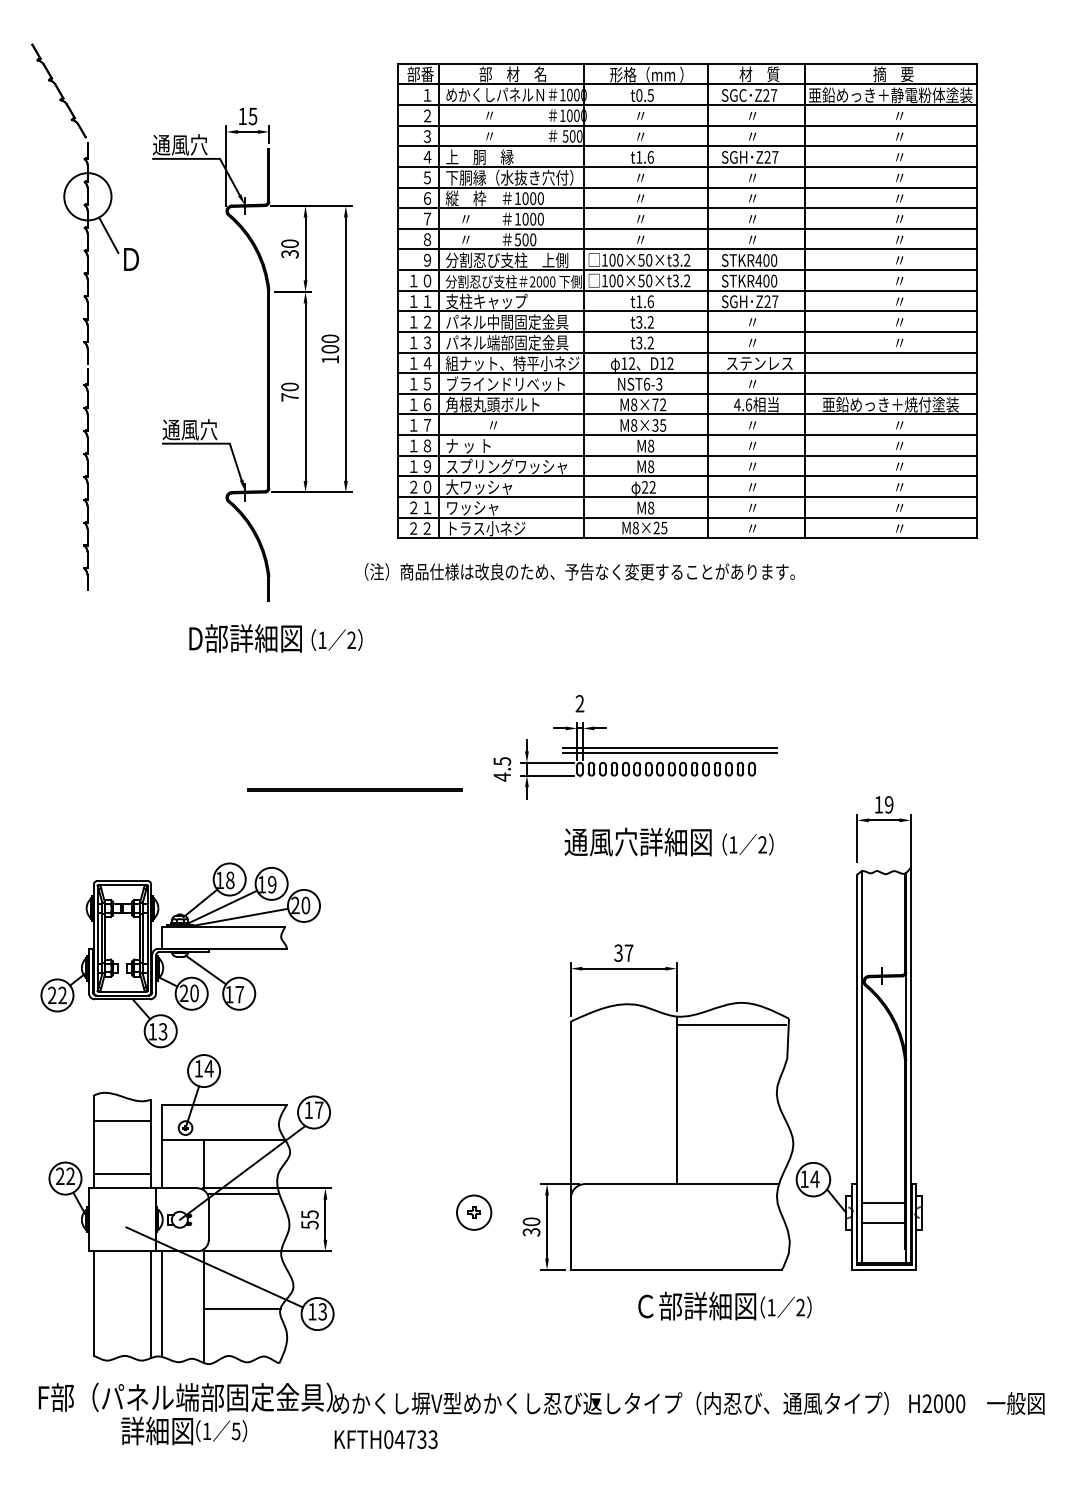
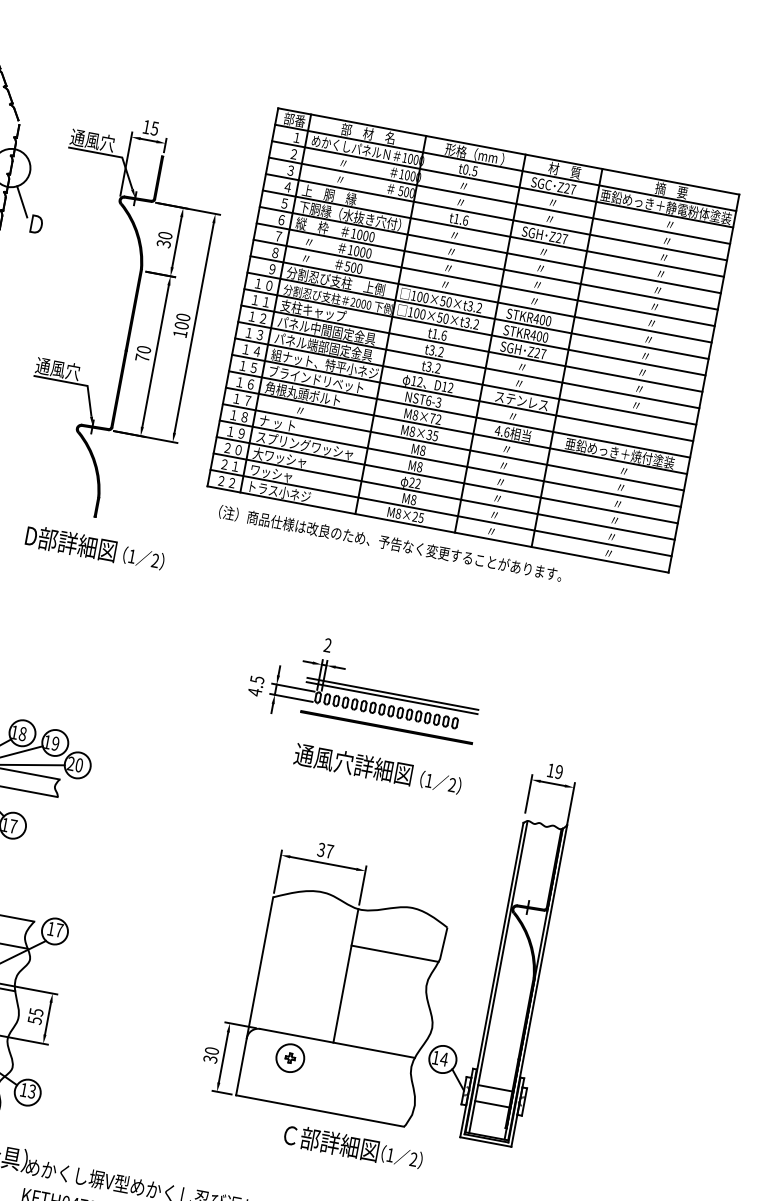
text: (579, 571) -> (390, 543), moved
line: (354, 789) -> (386, 727), moved
line: (731, 1025) -> (395, 953), moved
part: (474, 1212) -> (290, 1058), moved

